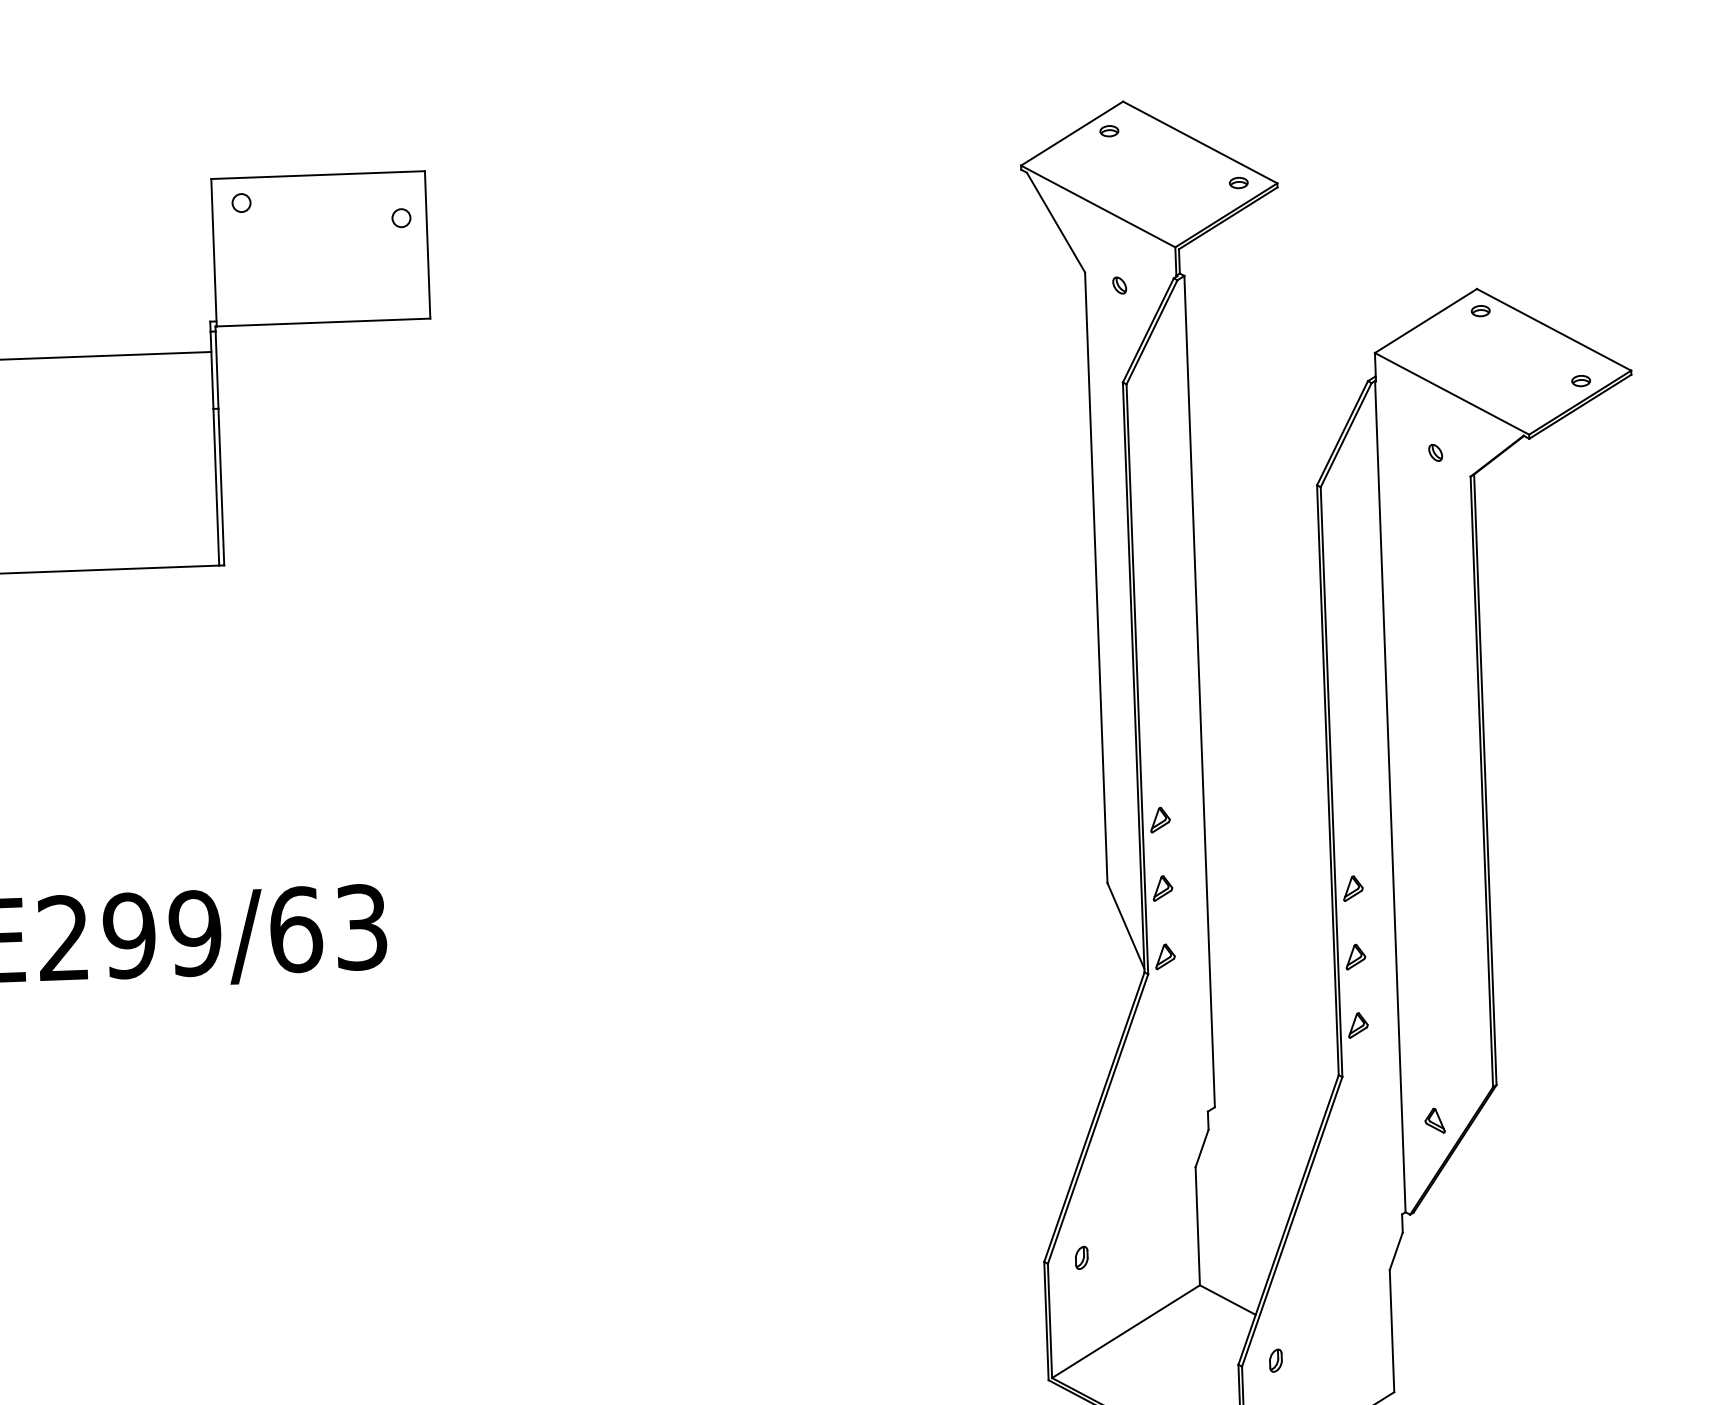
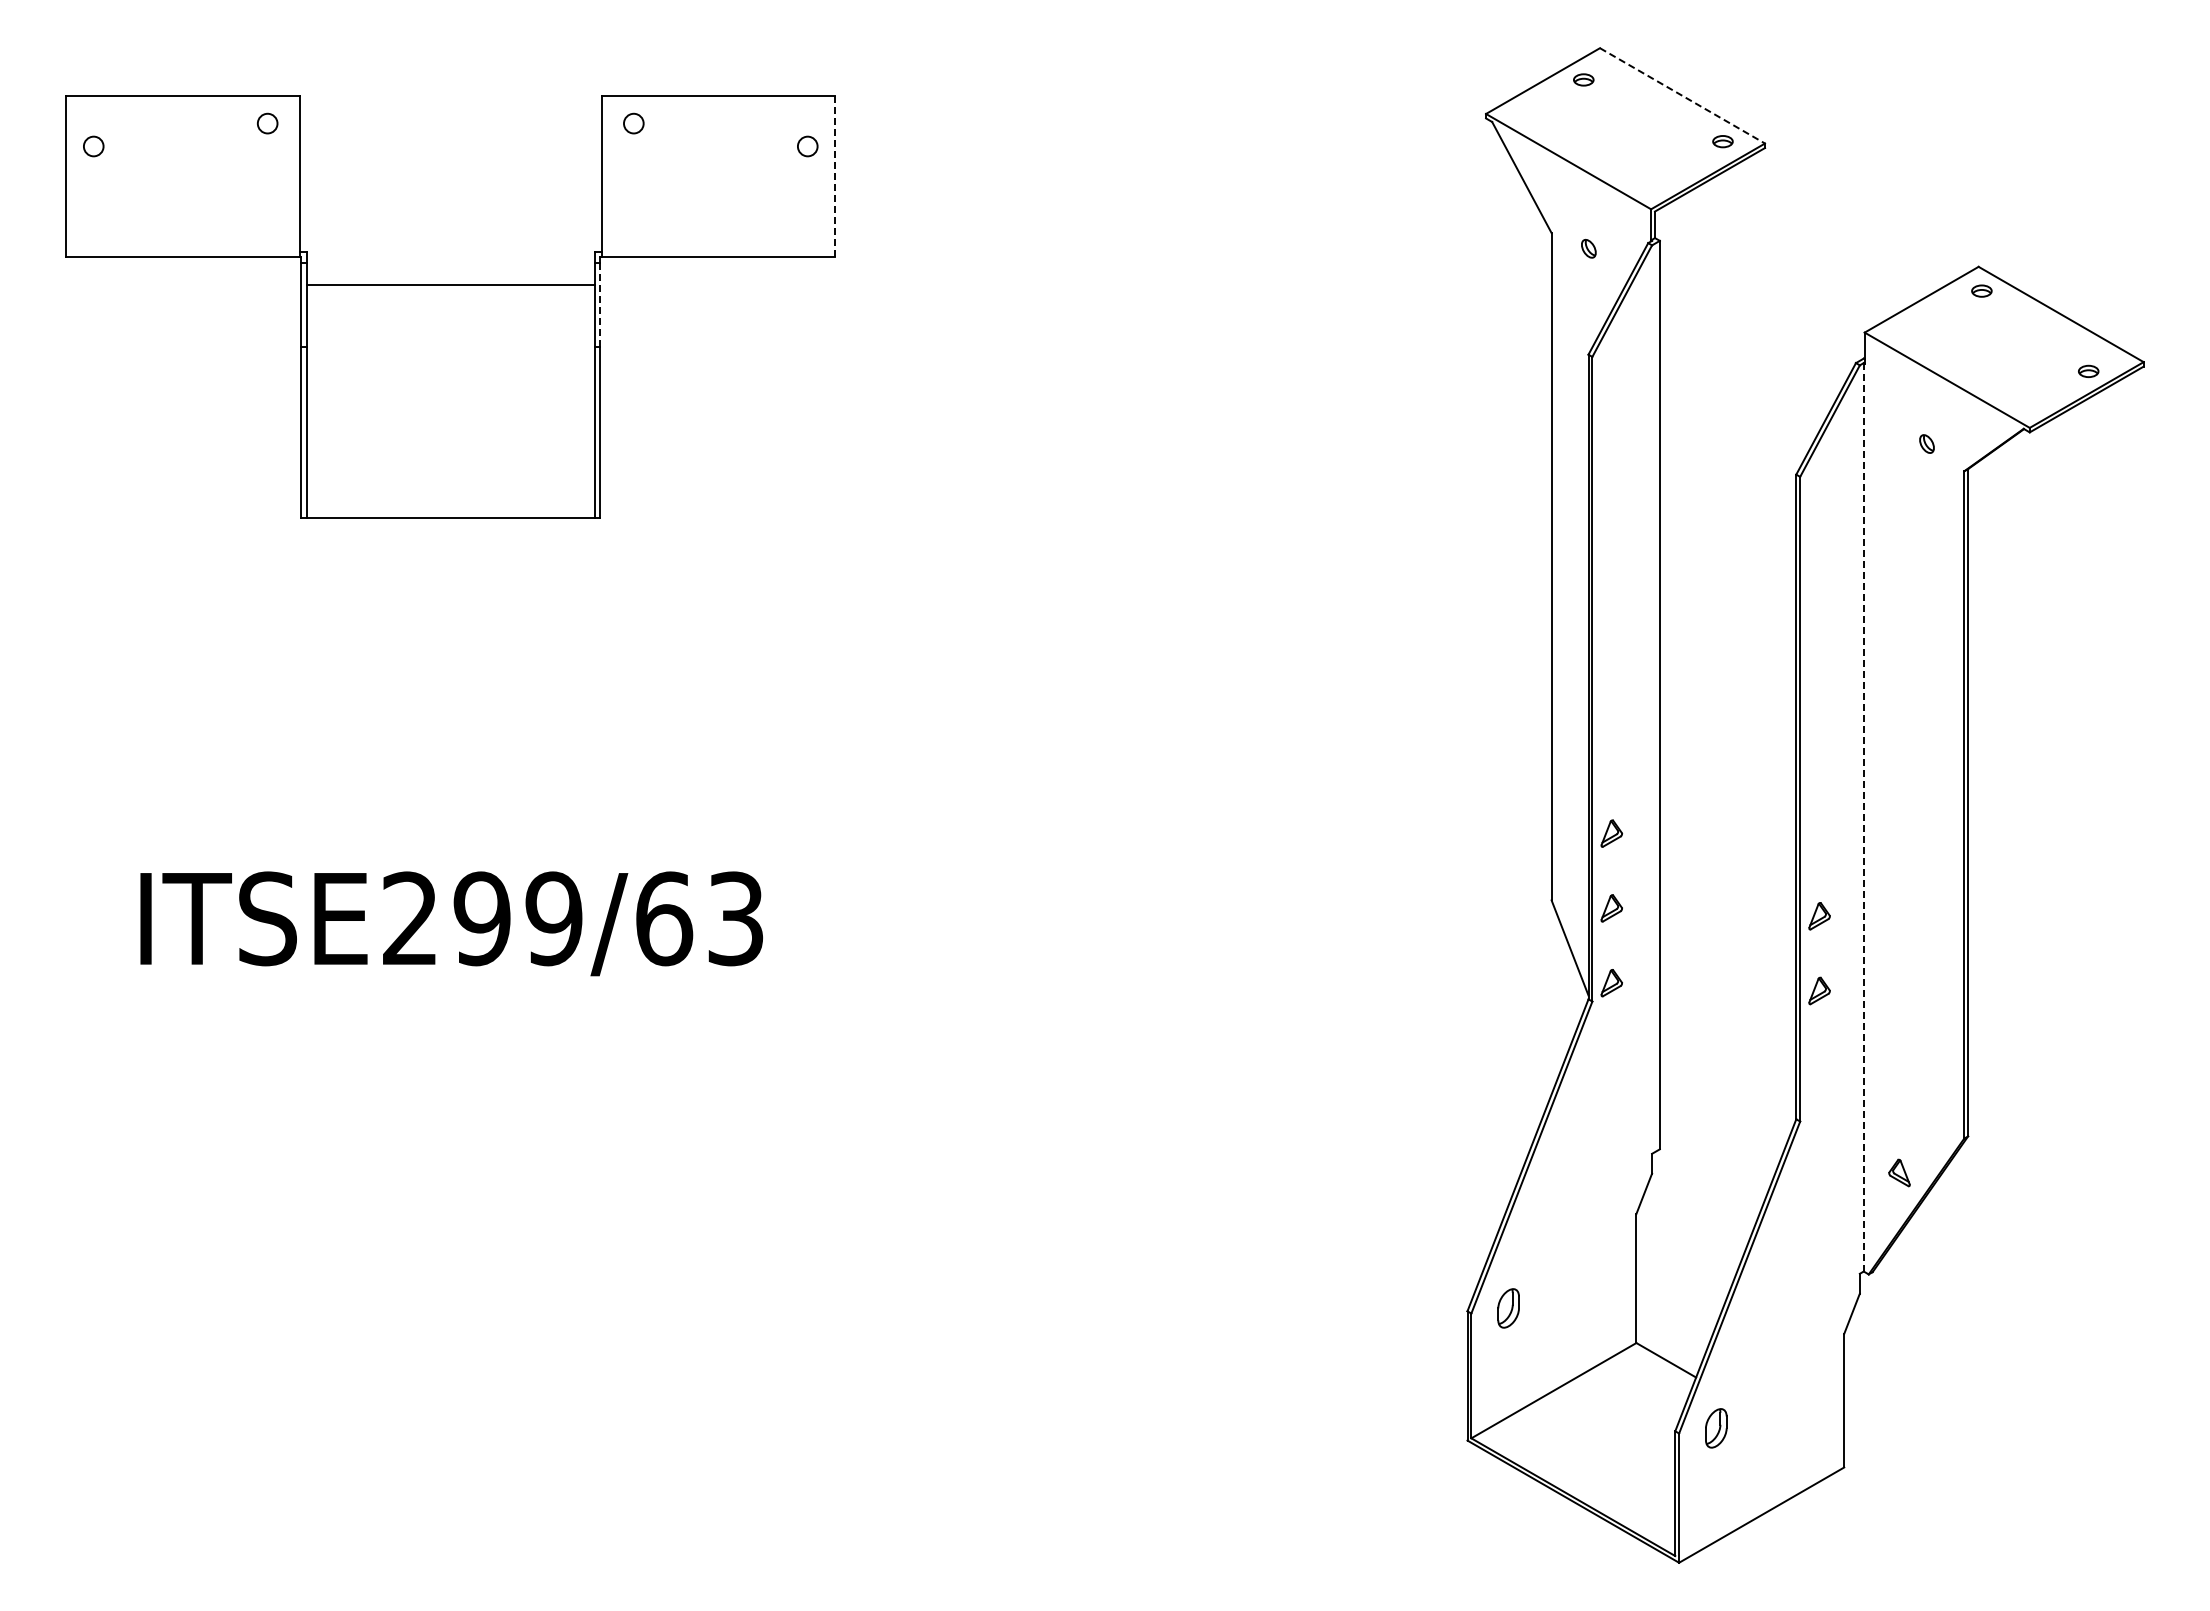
line: (1200, 143) -> (1682, 96), solid -> dashed
line: (427, 244) -> (835, 176), solid -> dashed
line: (217, 370) -> (600, 305), solid -> dashed
line: (1390, 796) -> (1863, 817), solid -> dashed
part: (1358, 1025) -> (1819, 1065), removed
part: (1081, 1257) -> (1508, 1308), size x1.6
part: (1276, 1360) -> (1716, 1428), size x1.6

